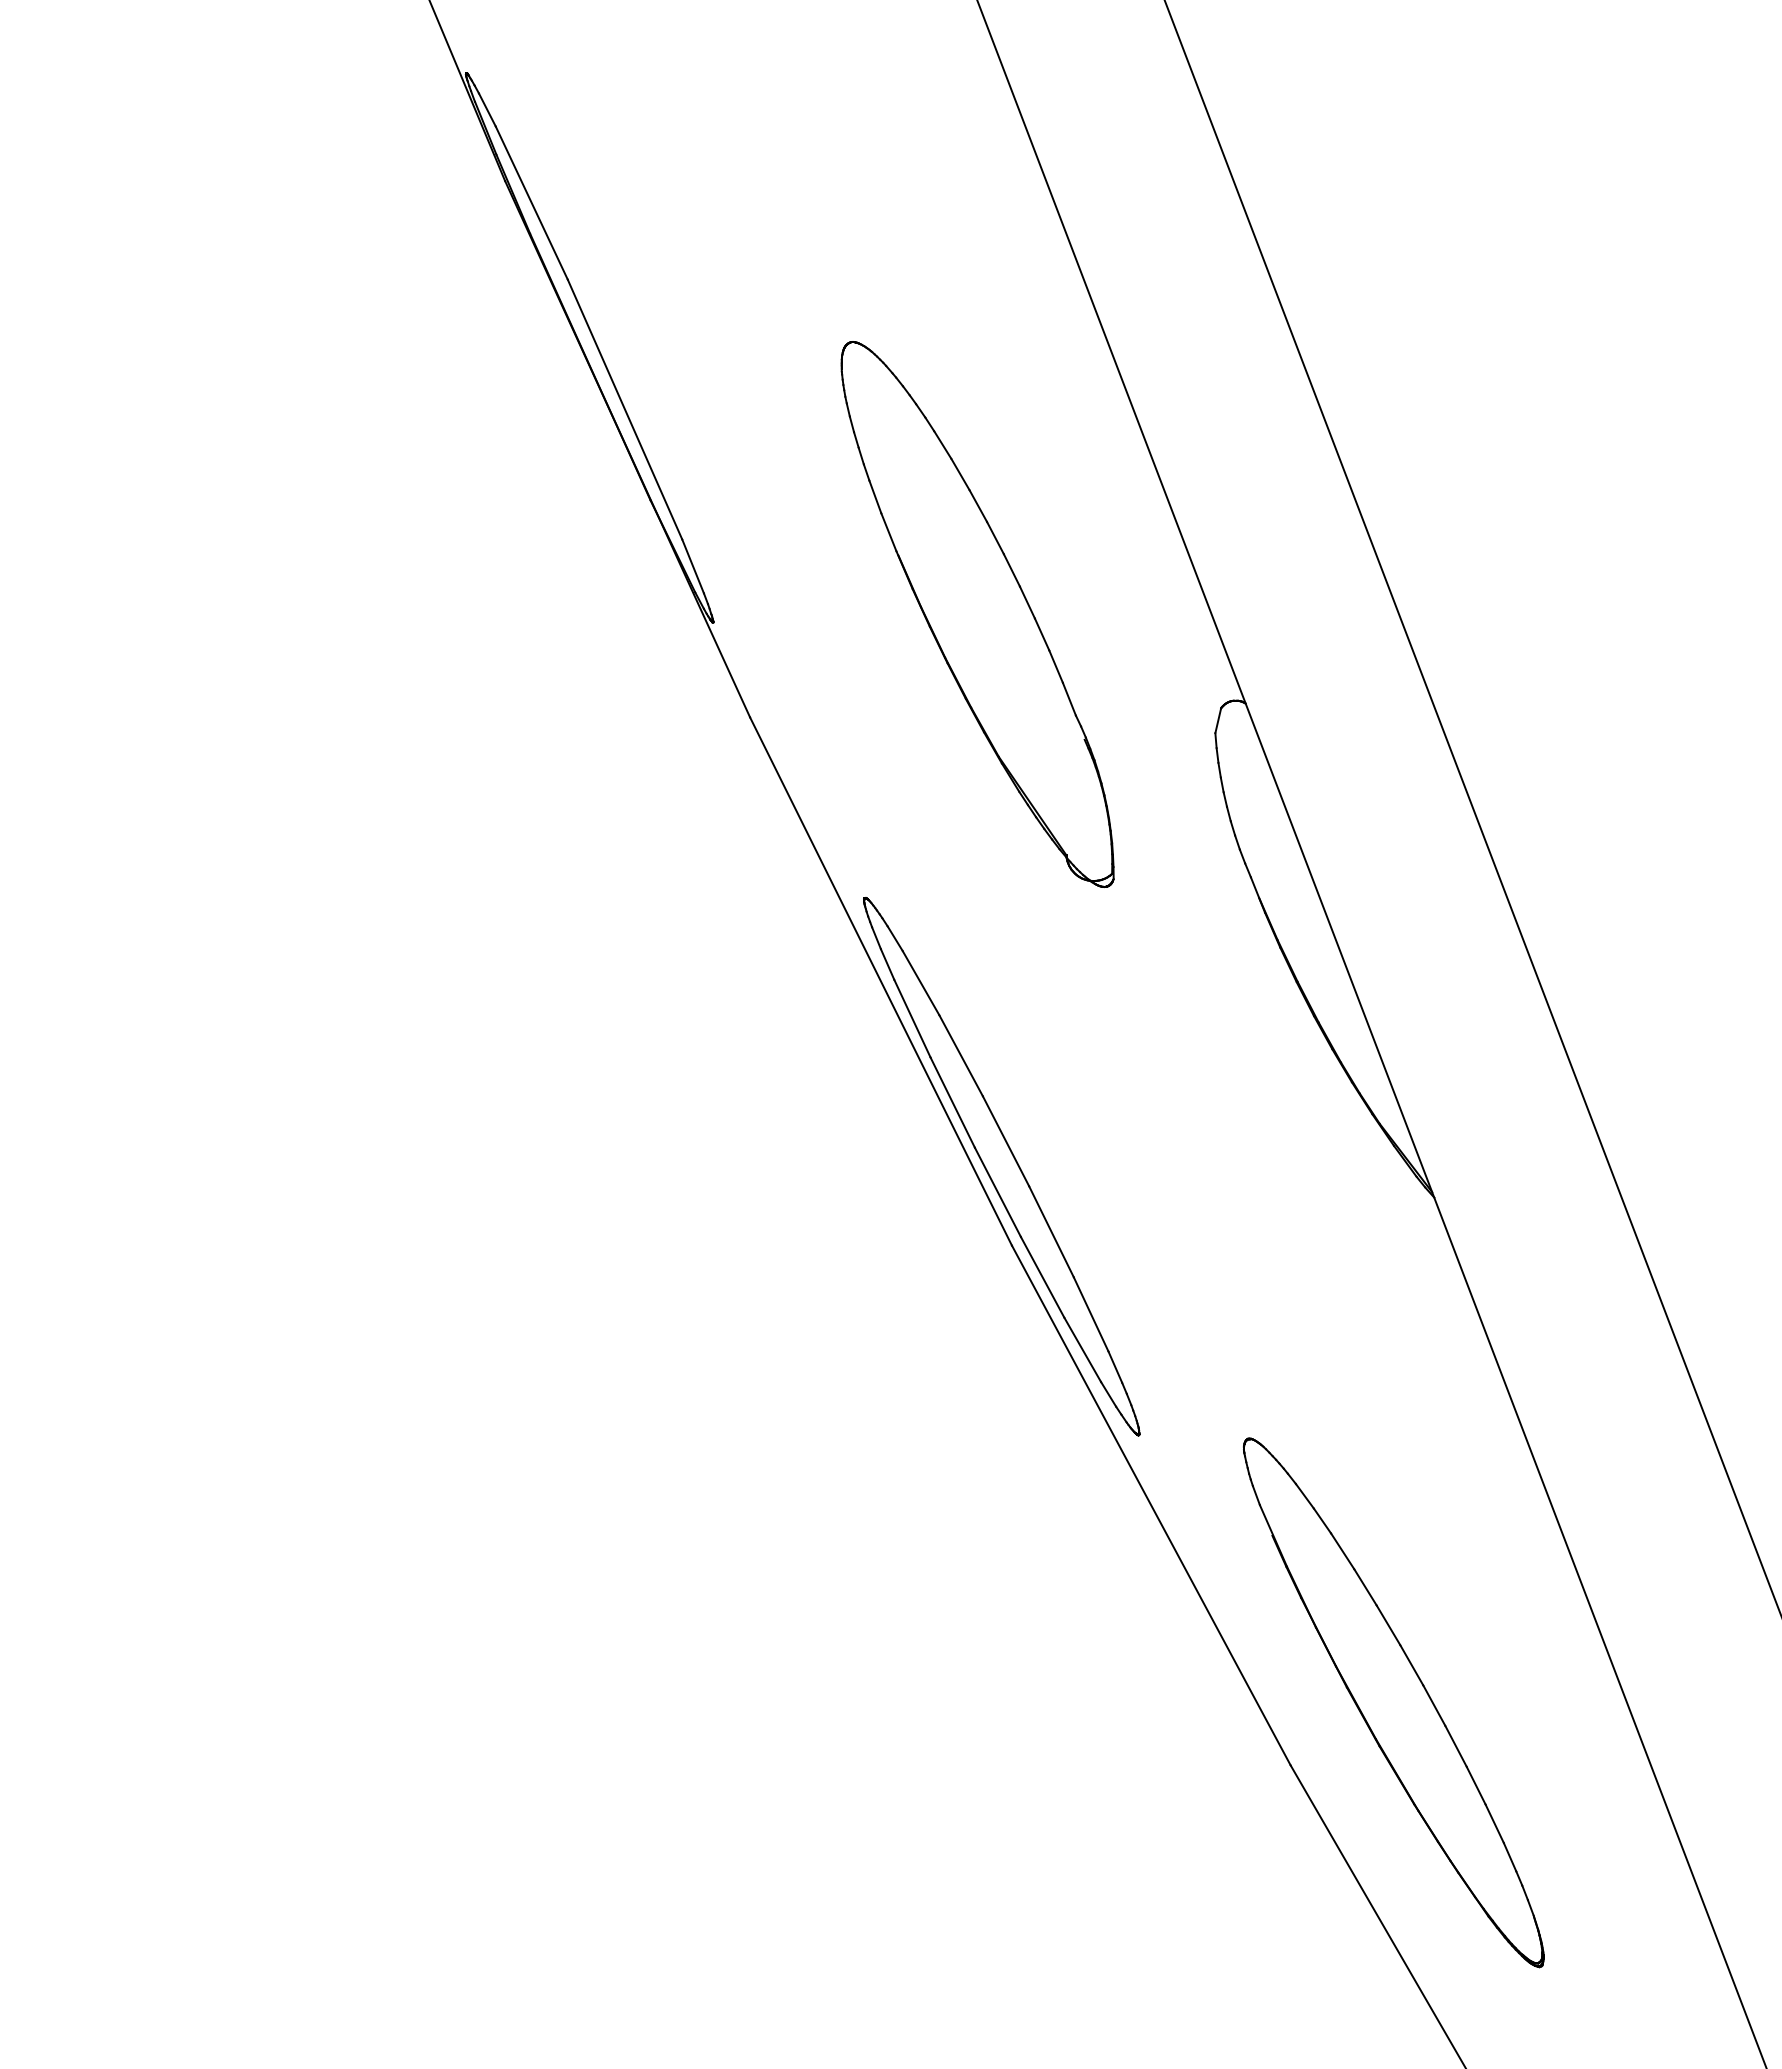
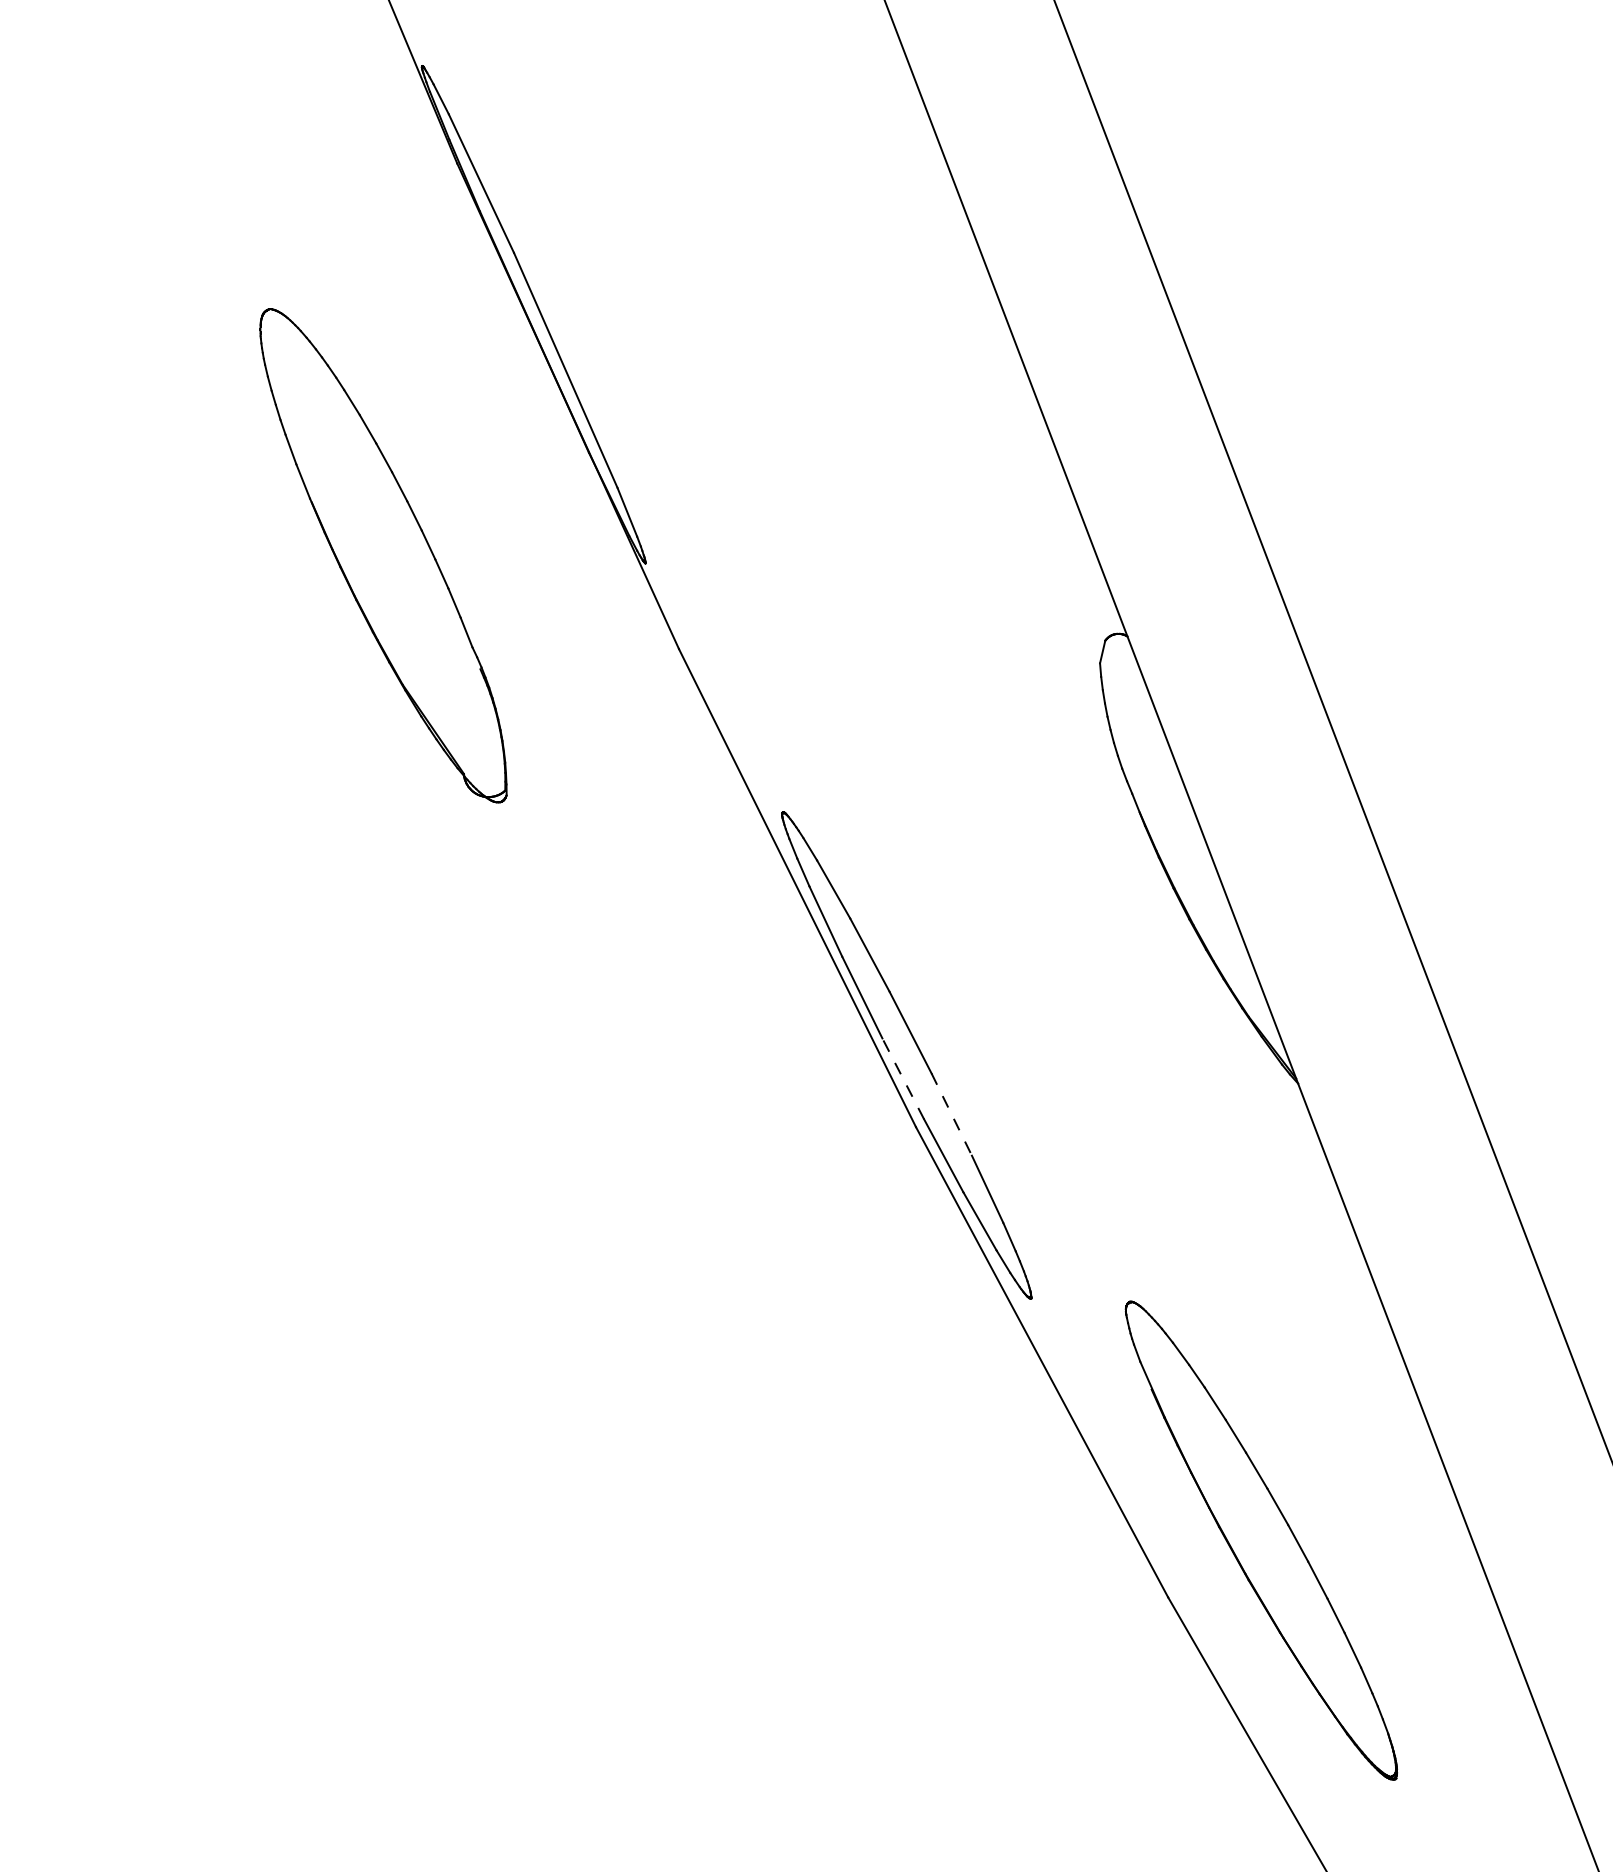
part: (977, 614) -> (383, 555), moved
line: (997, 1191) -> (902, 1078), solid -> dashed
line: (1051, 1231) -> (951, 1114), solid -> dashed

